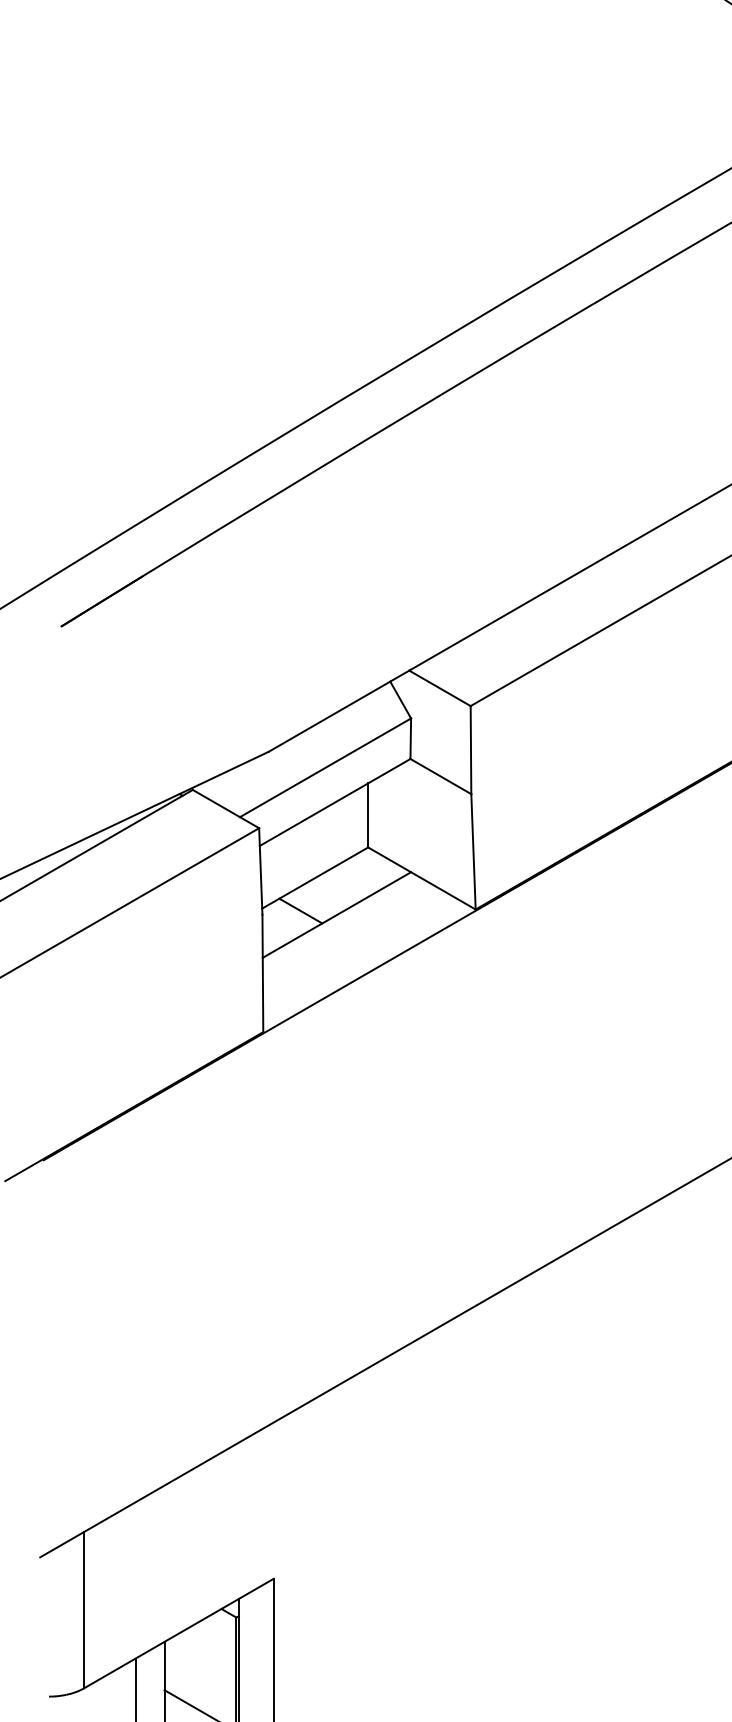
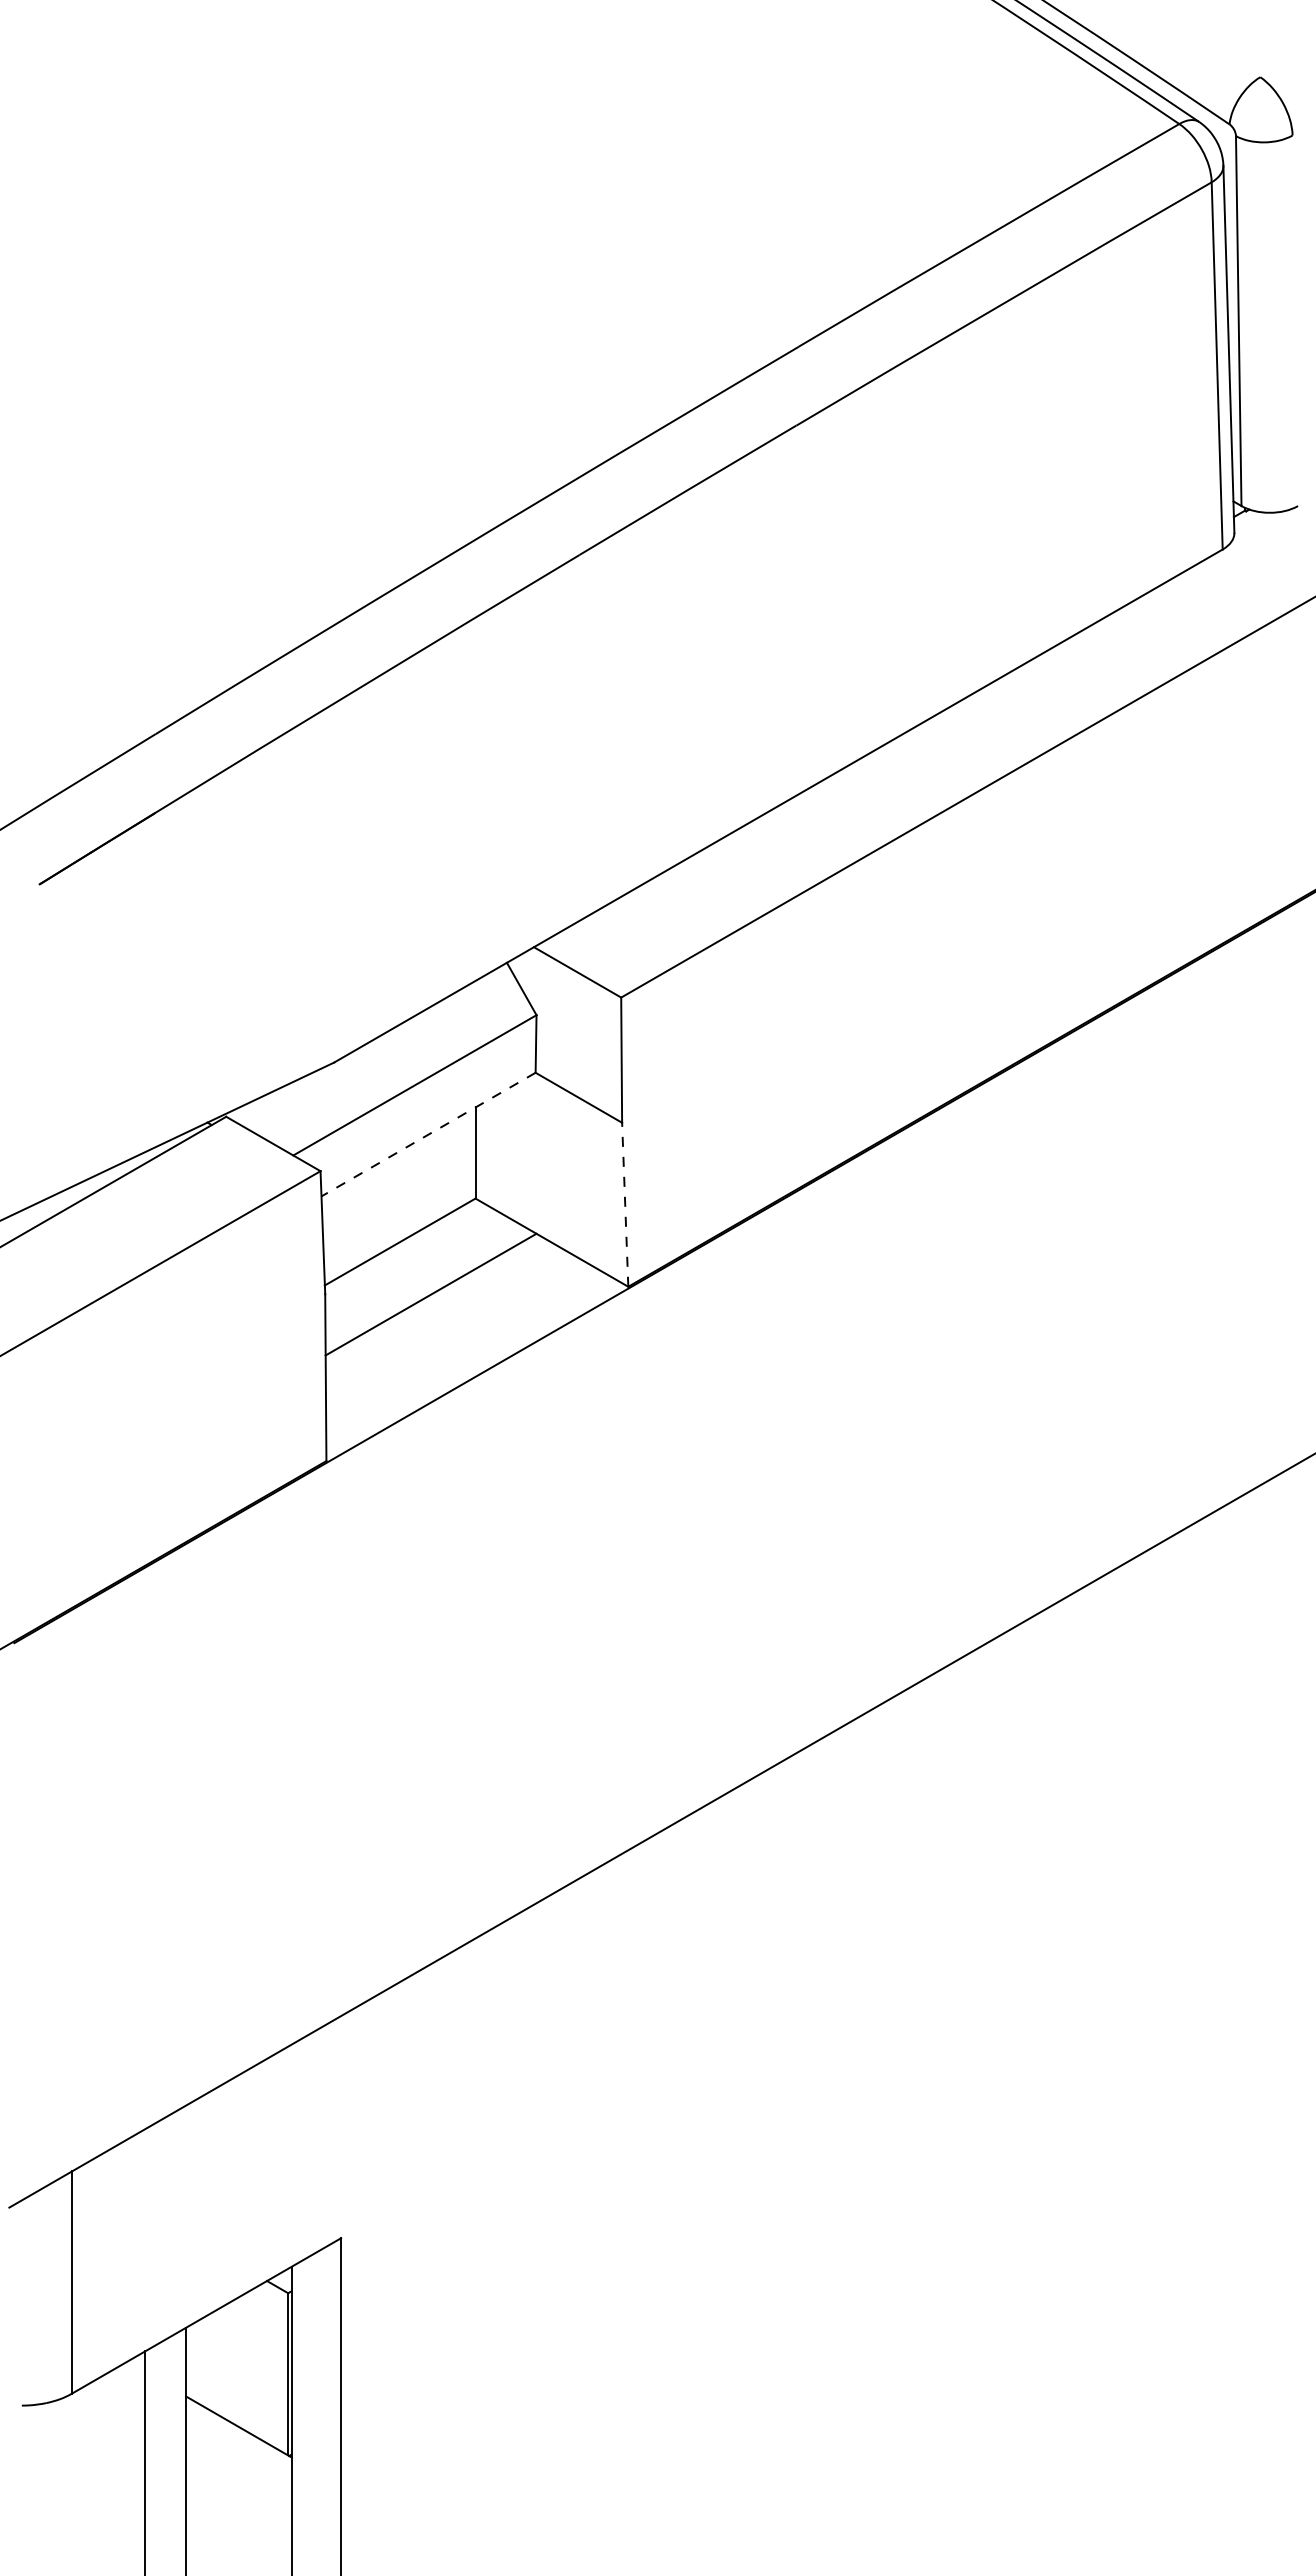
line: (335, 802) -> (428, 1134), solid -> dashed
line: (473, 851) -> (625, 1204), solid -> dashed
line: (300, 910) -> (379, 1288), removed

